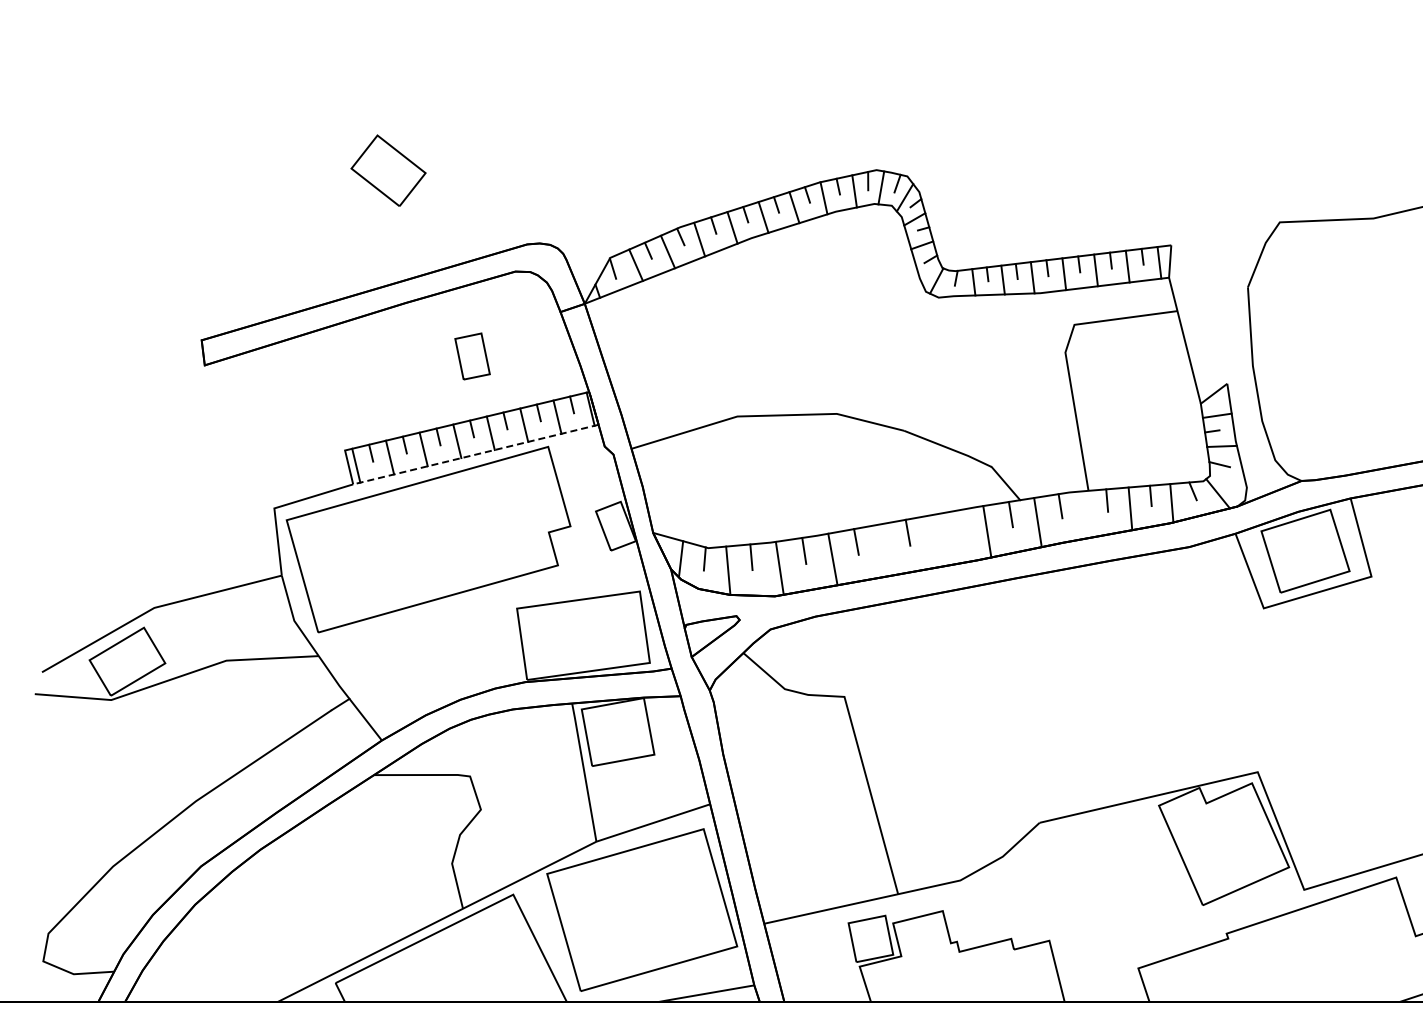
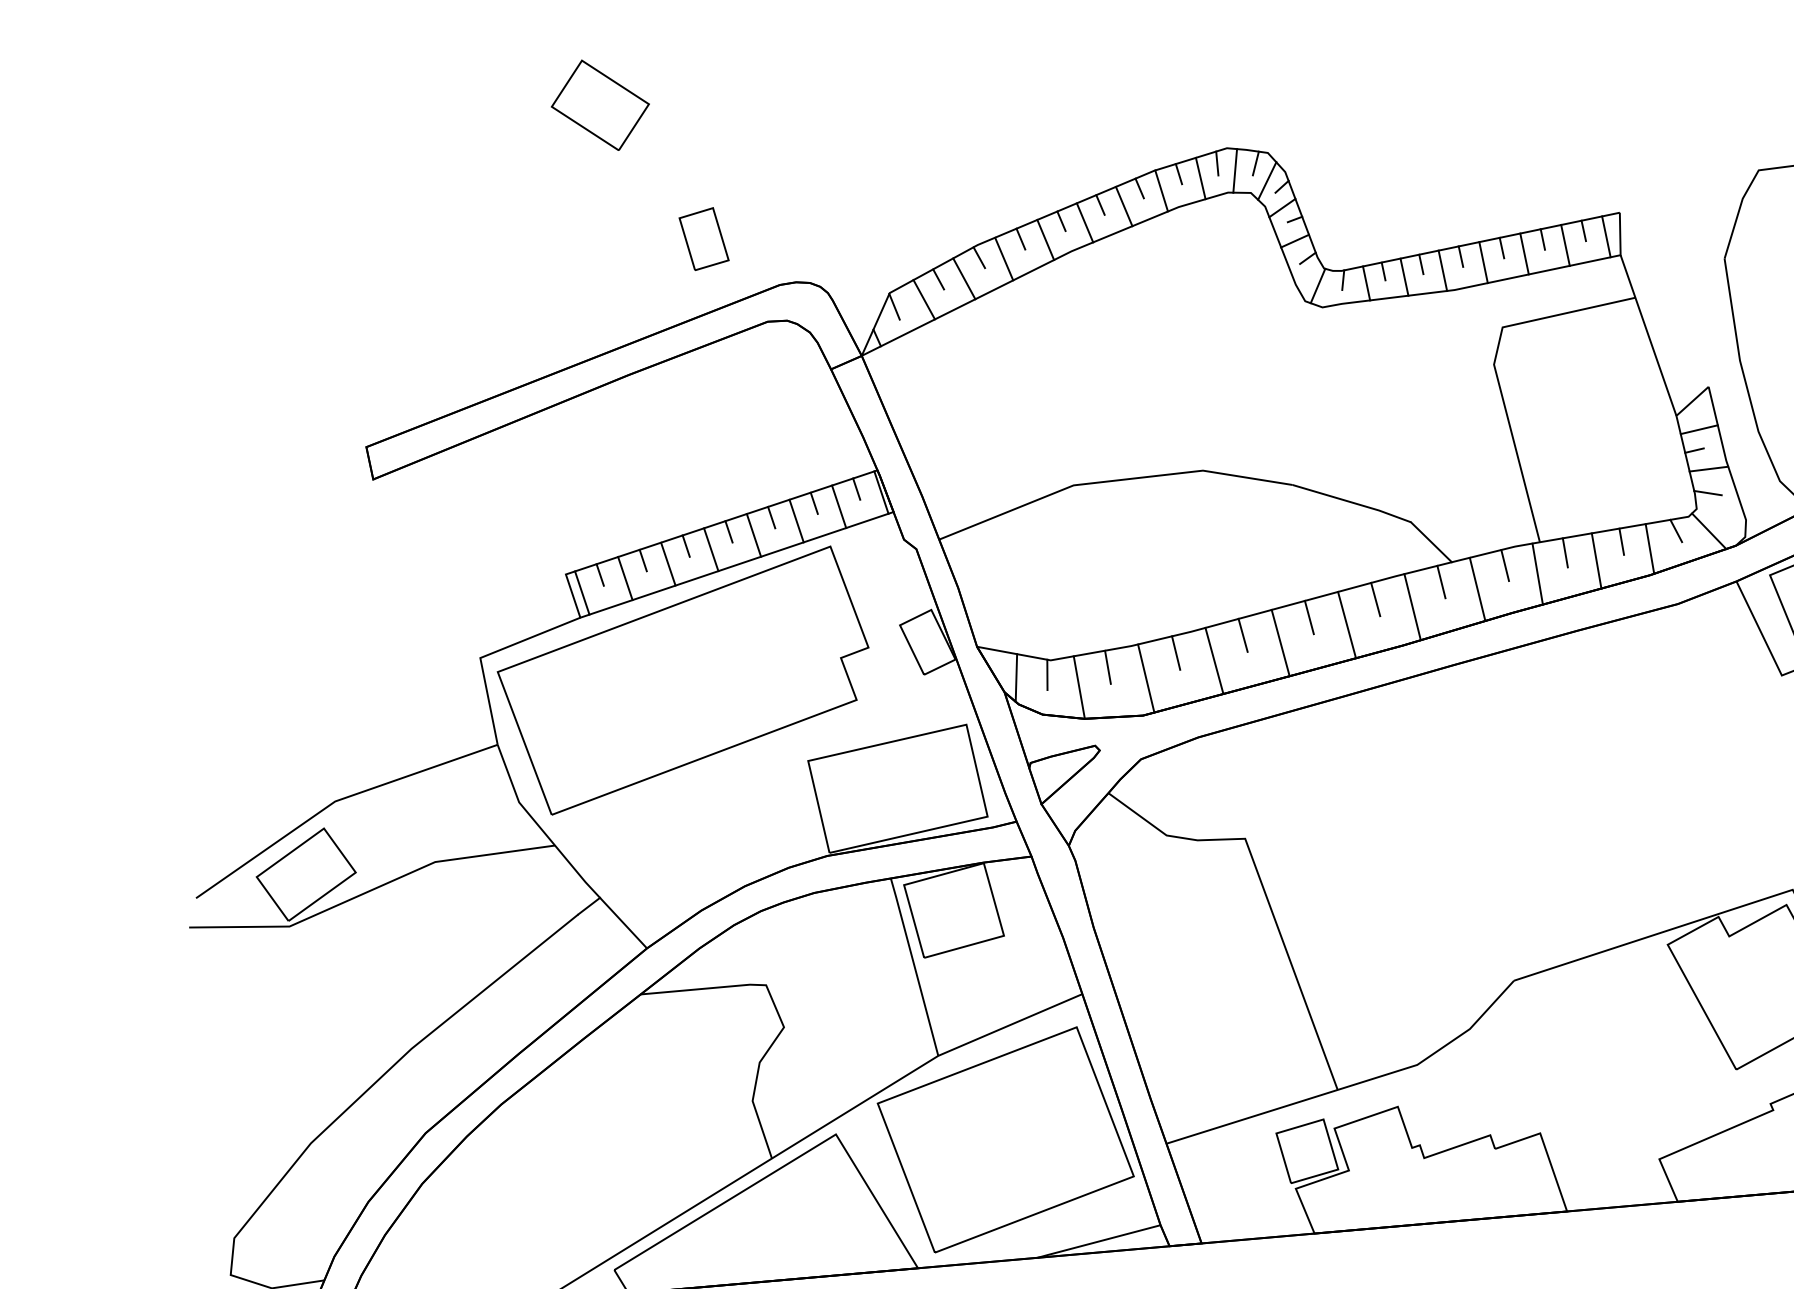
part: (388, 170) -> (600, 105), moved
part: (472, 356) -> (704, 239), moved
line: (475, 454) -> (736, 564), dashed -> solid
line: (1084, 514) -> (1537, 573), added
line: (959, 523) -> (1375, 599), added
line: (935, 540) -> (1346, 624), added
line: (884, 550) -> (1280, 643), added

